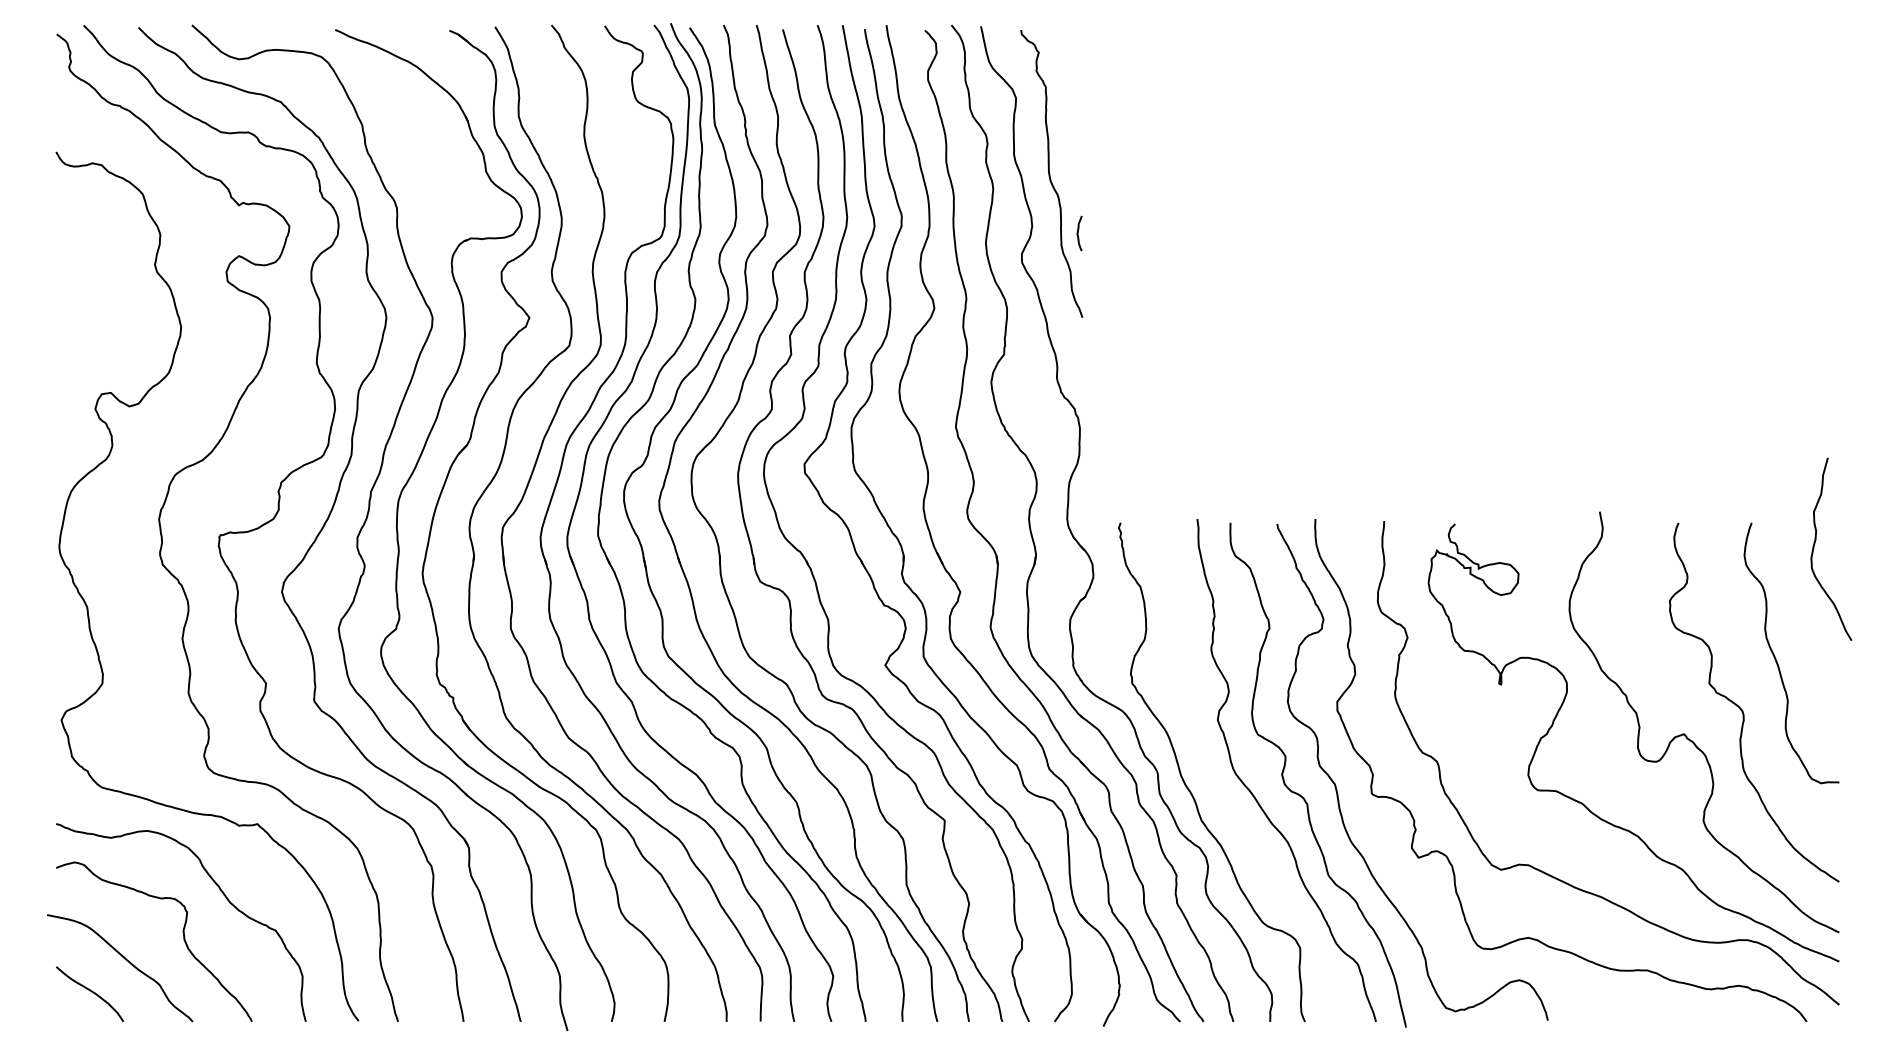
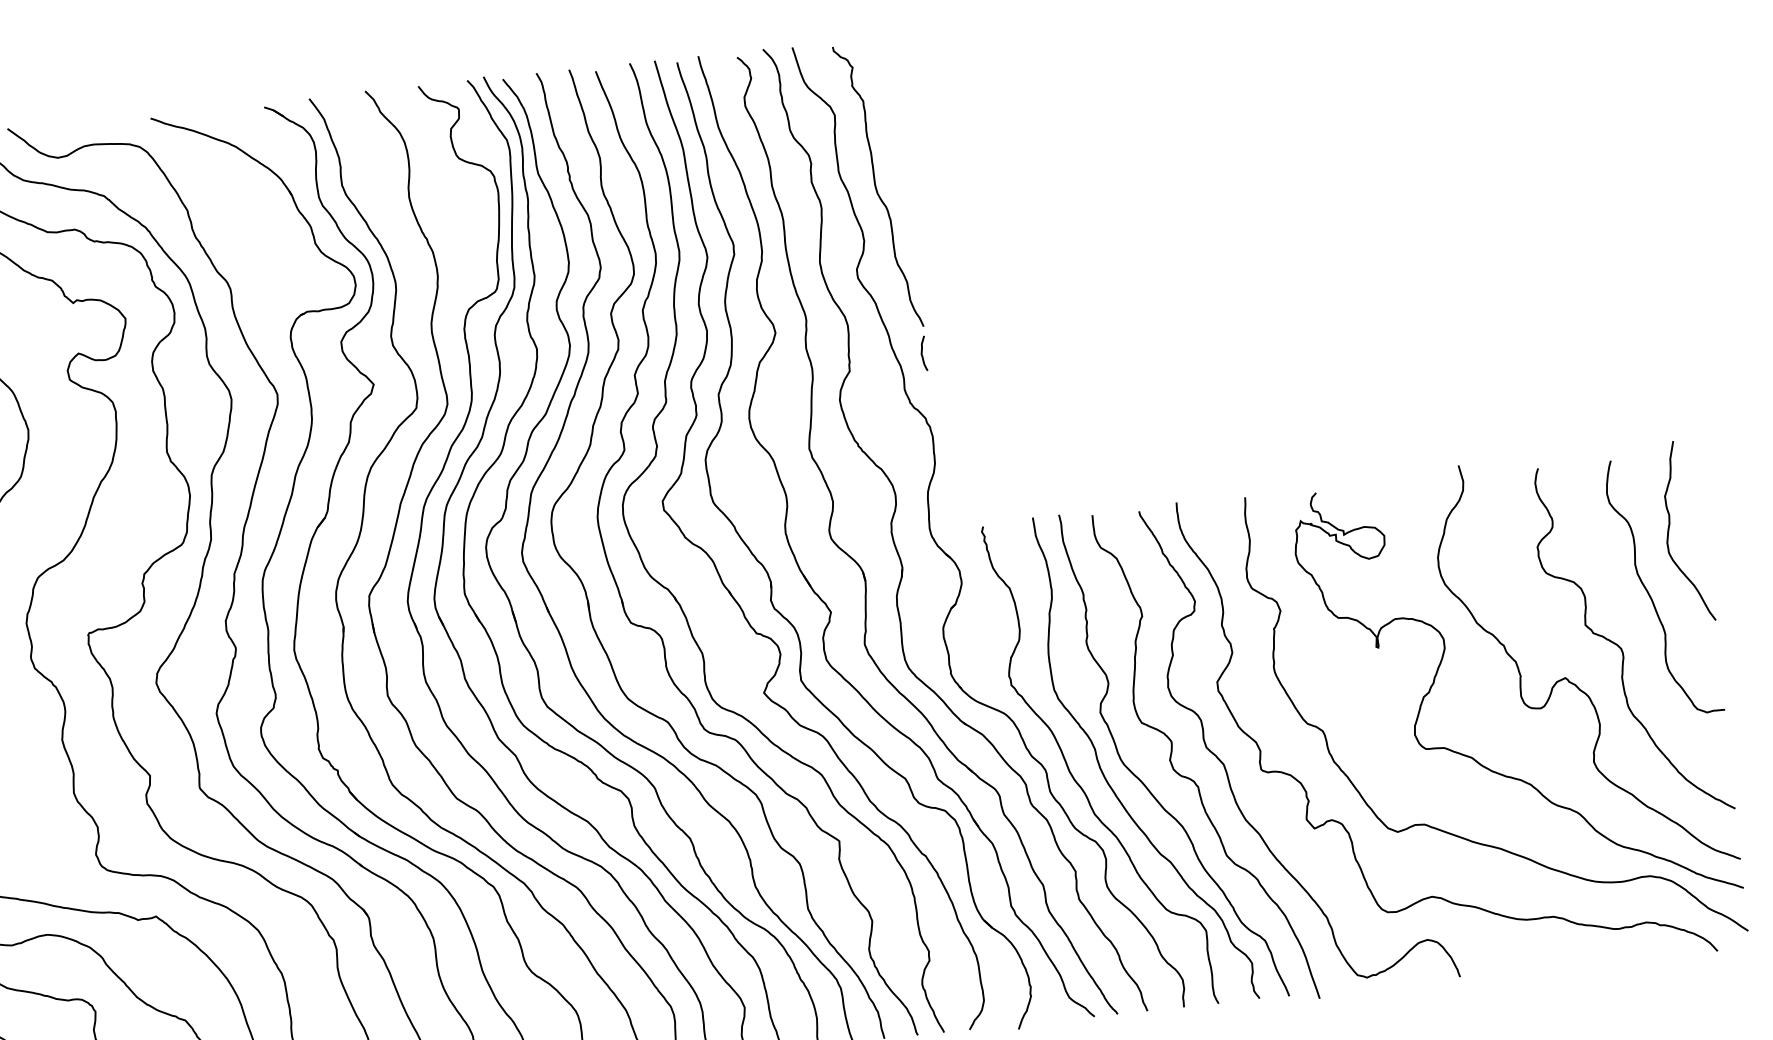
curve: (1078, 233) -> (922, 353), moved
curve: (1815, 544) -> (1669, 528), moved
curve: (1216, 784) -> (1105, 776), added

